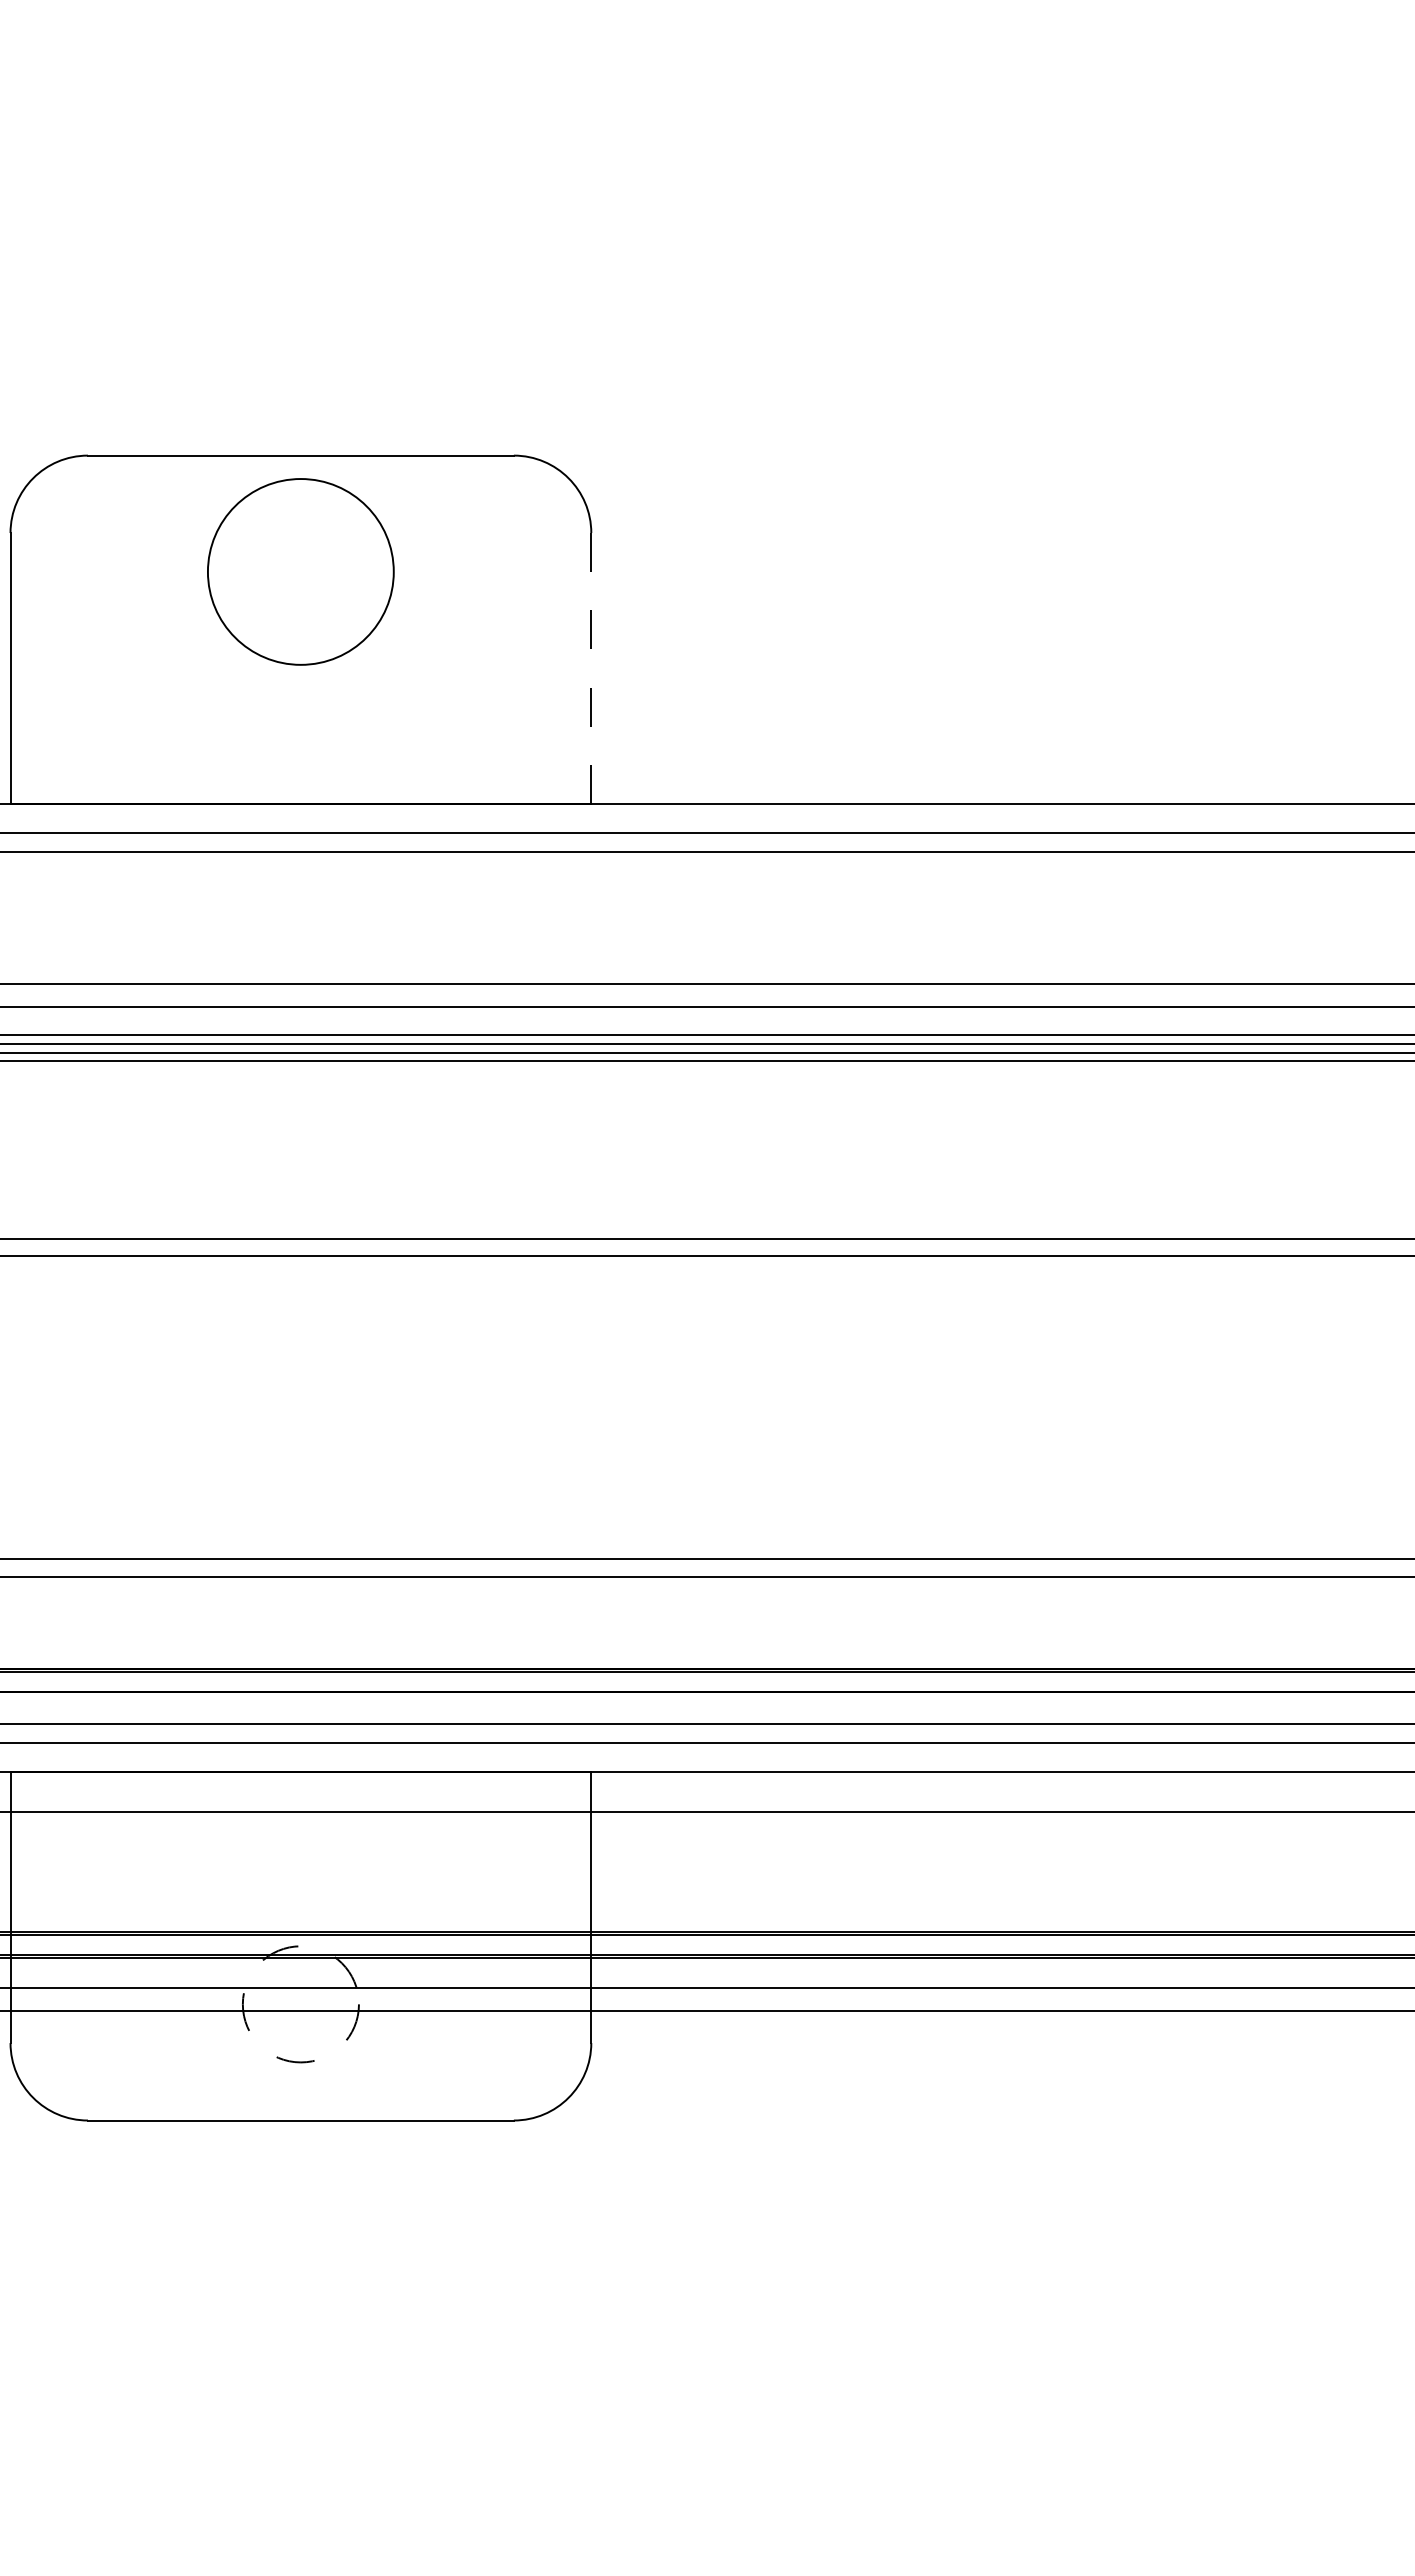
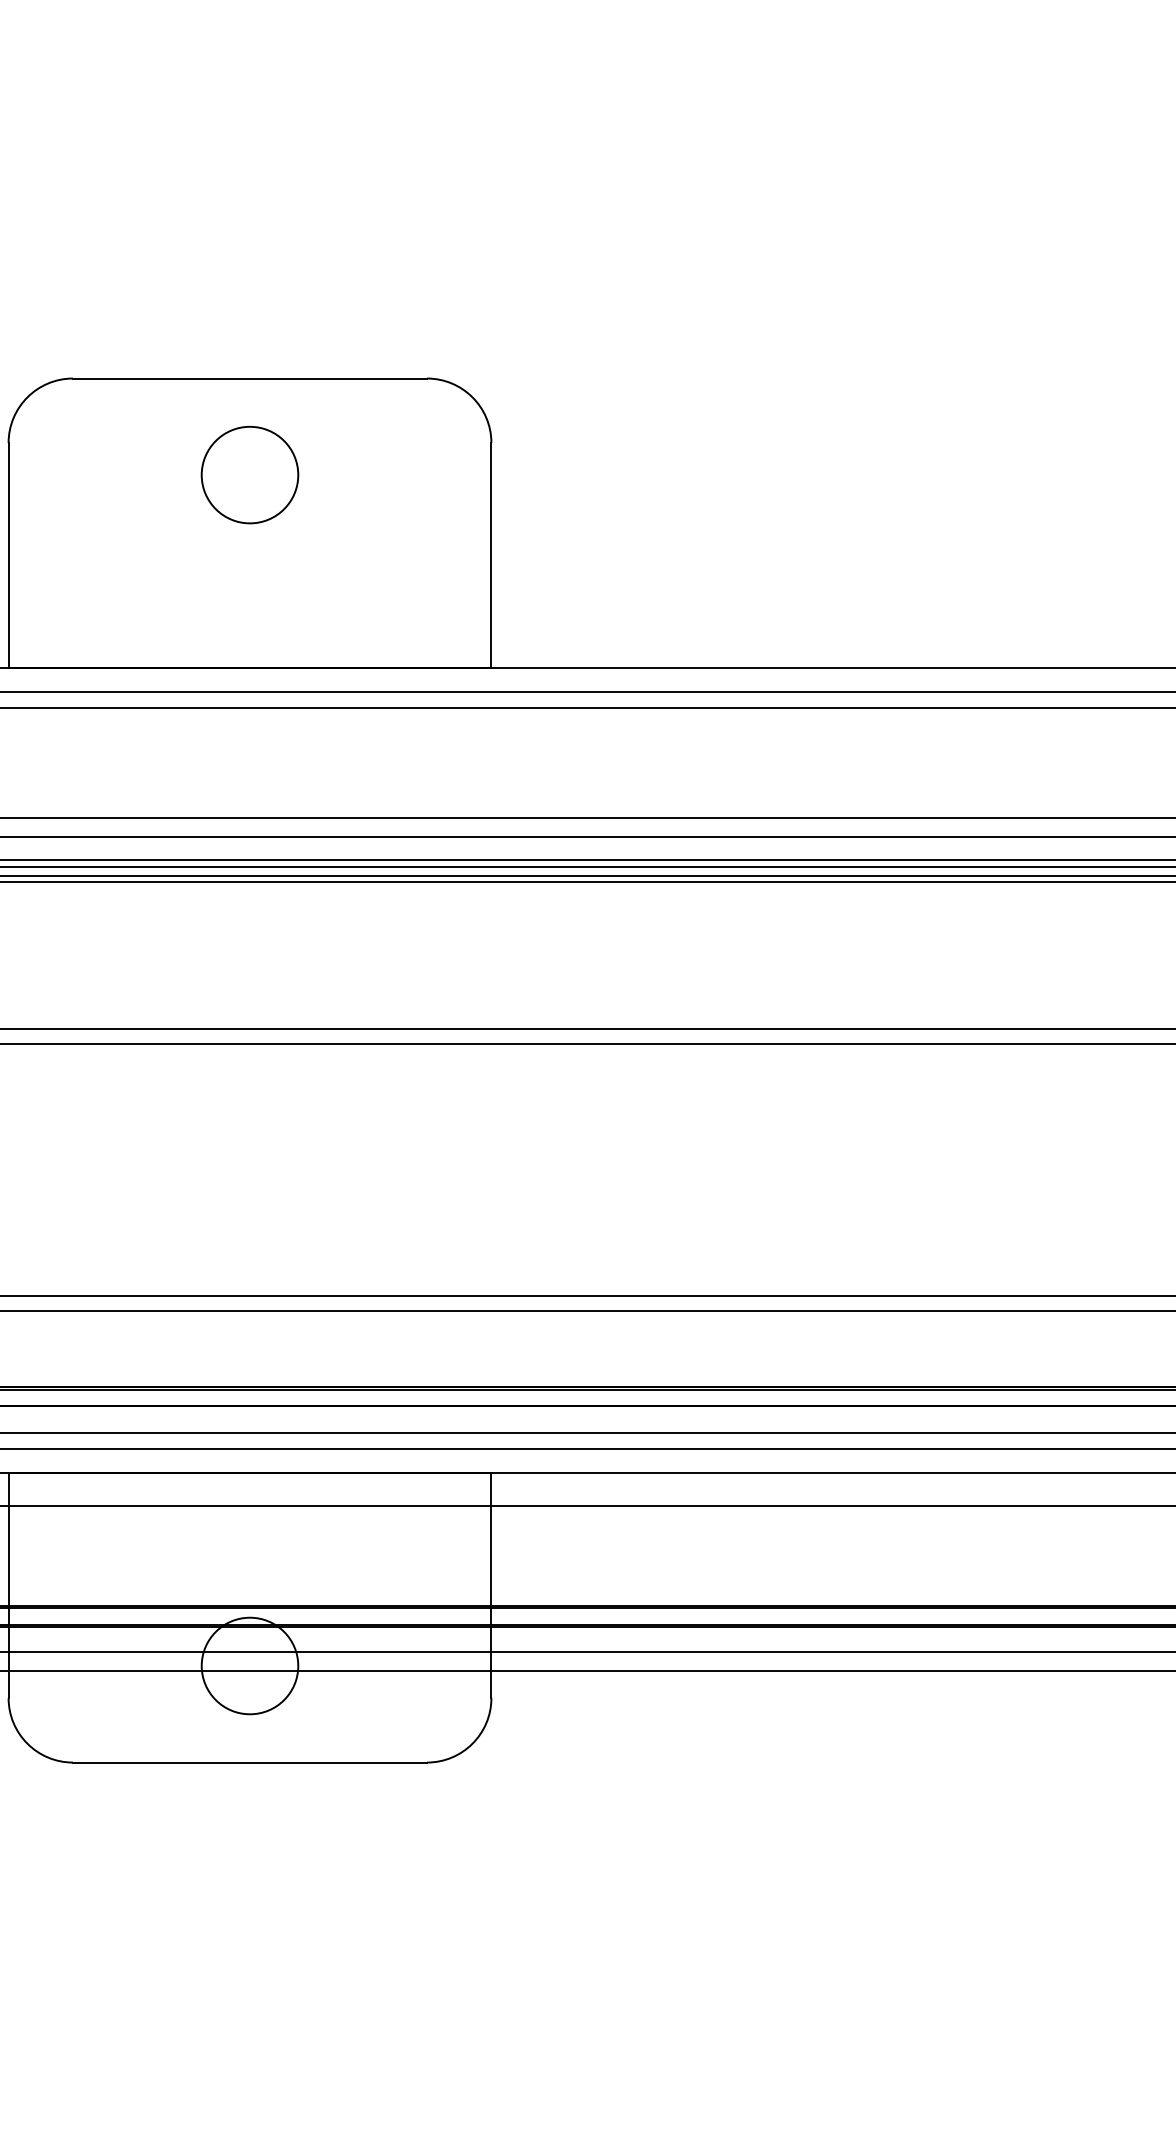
circle: (300, 571) -> (249, 474), size x0.62
line: (591, 668) -> (491, 555), dashed -> solid
circle: (300, 2004) -> (249, 1666), dashed -> solid

